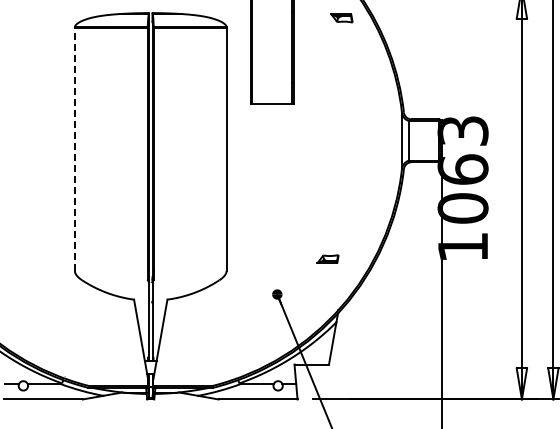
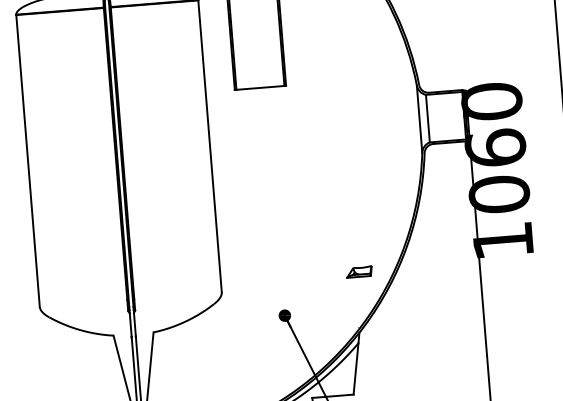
text: (462, 130) -> (491, 101), 1063 -> 1060
line: (74, 149) -> (27, 161), dashed -> solid
part: (327, 258) -> (358, 271), moved

